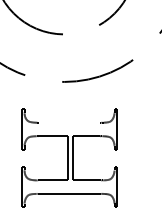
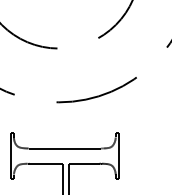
line: (69, 122) -> (64, 148), added

